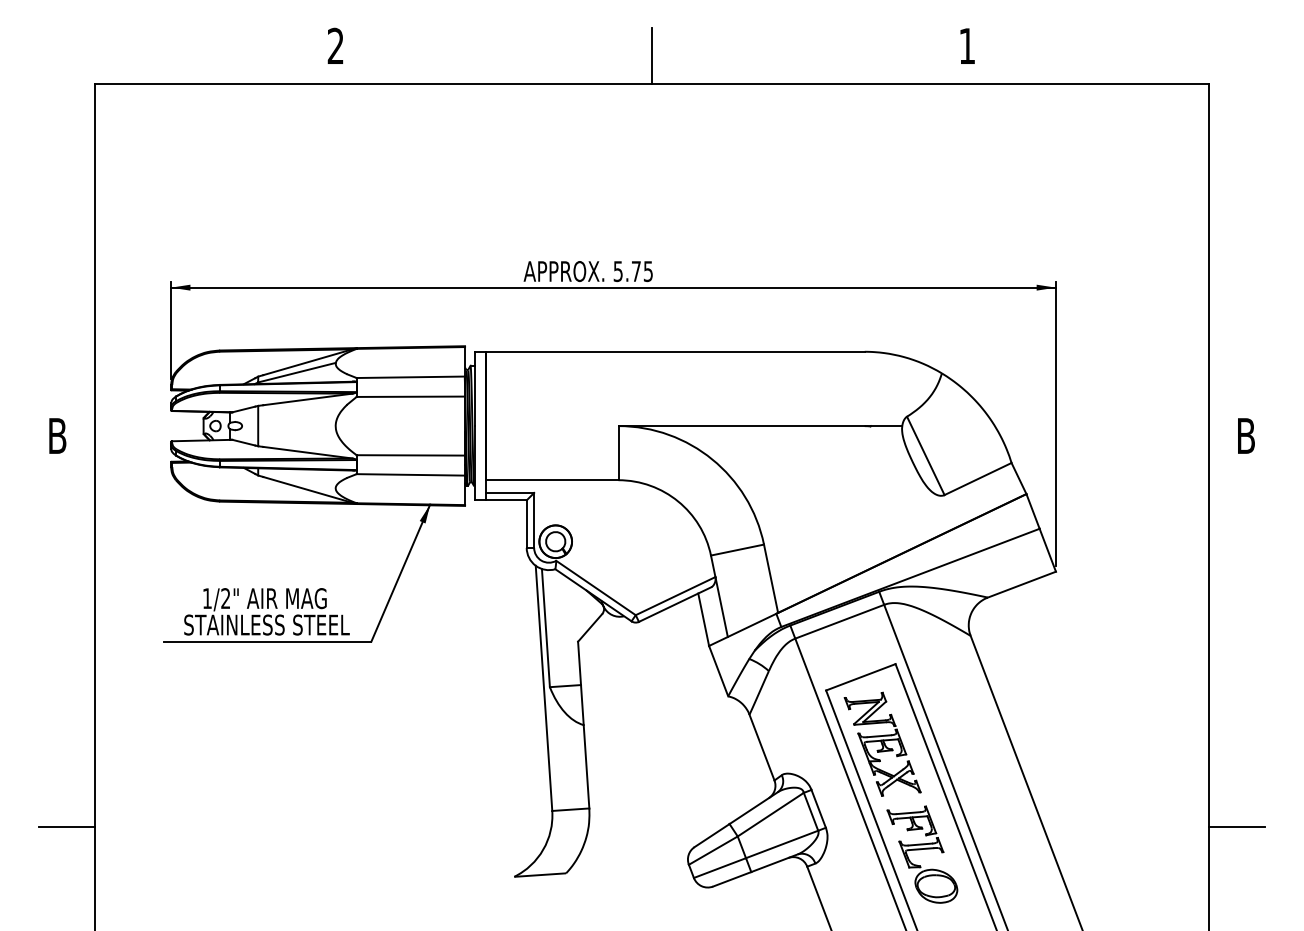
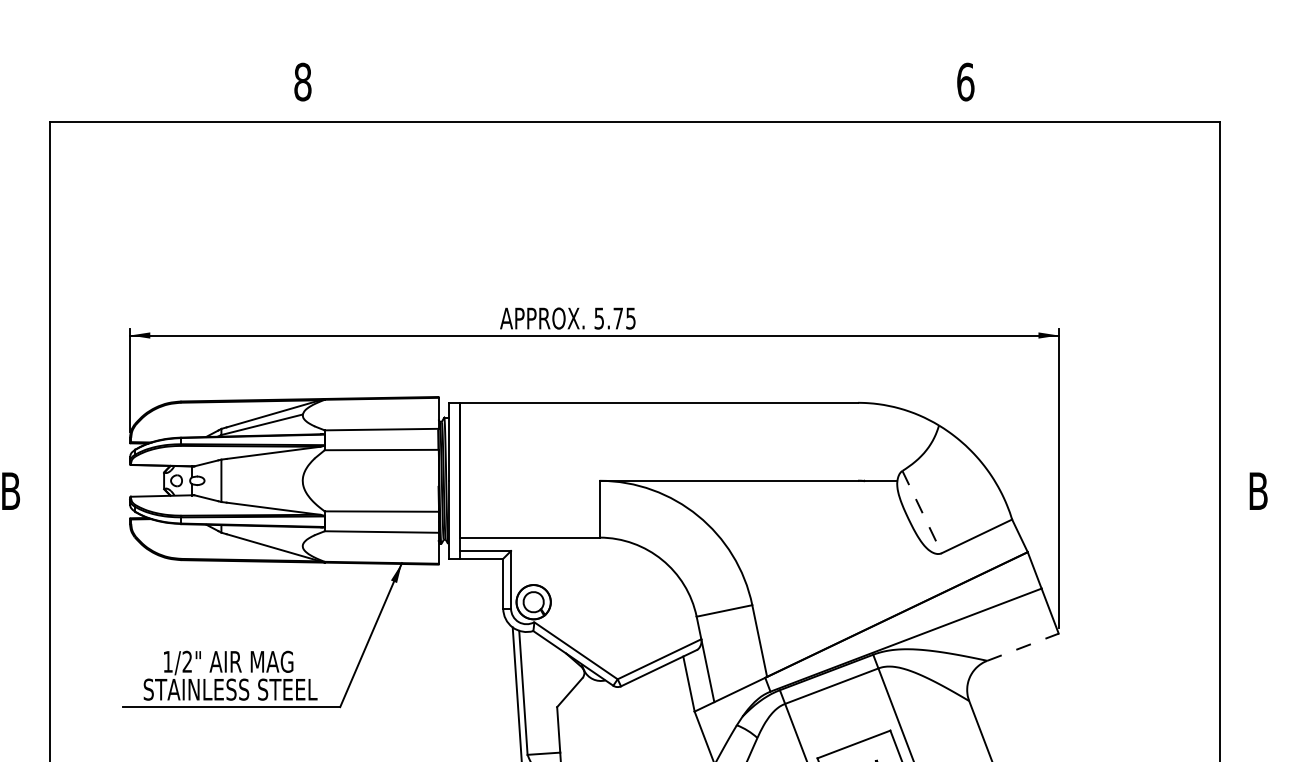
text: (335, 45) -> (302, 81), 2 -> 8
text: (967, 45) -> (965, 81), 1 -> 6
line: (652, 55) -> (635, 91), removed
line: (926, 456) -> (922, 512), solid -> dashed
line: (1022, 584) -> (1023, 647), solid -> dashed

